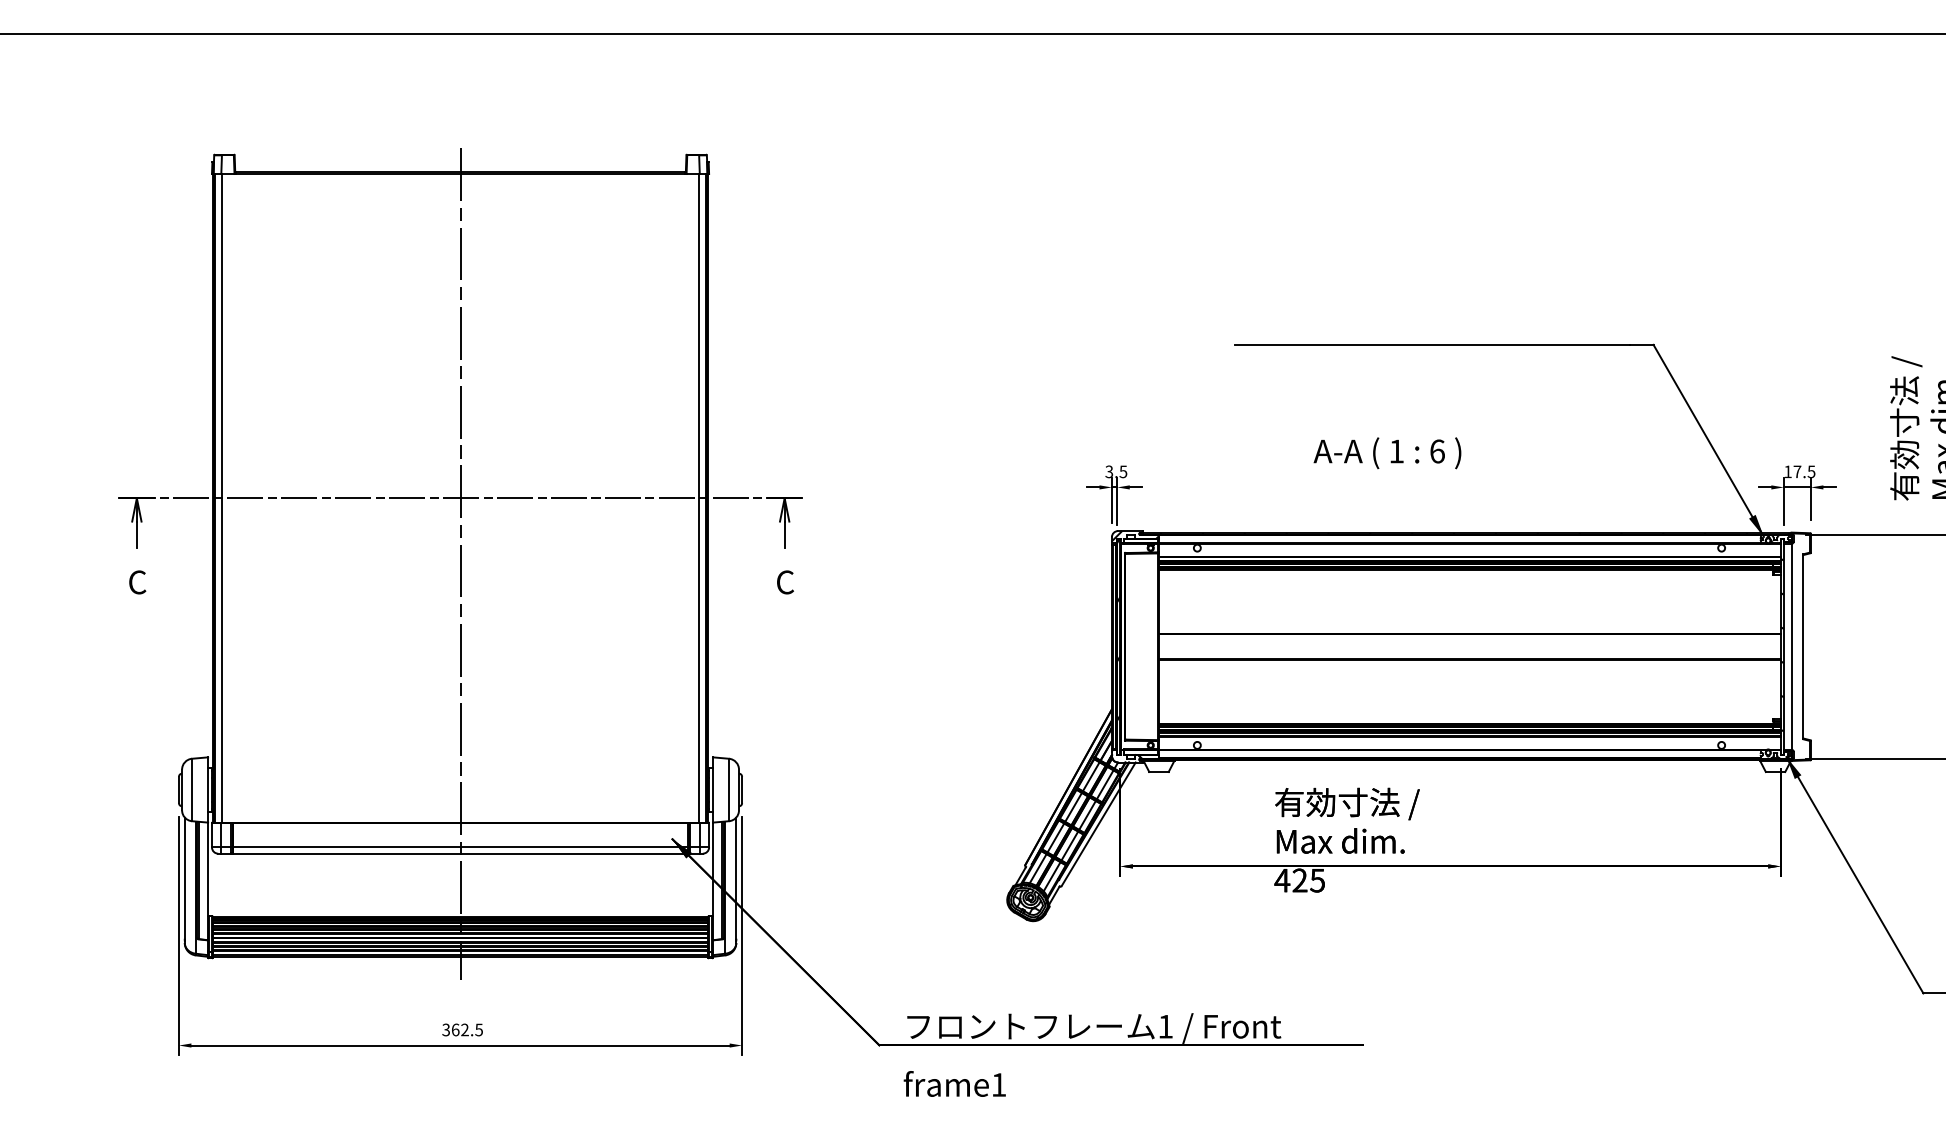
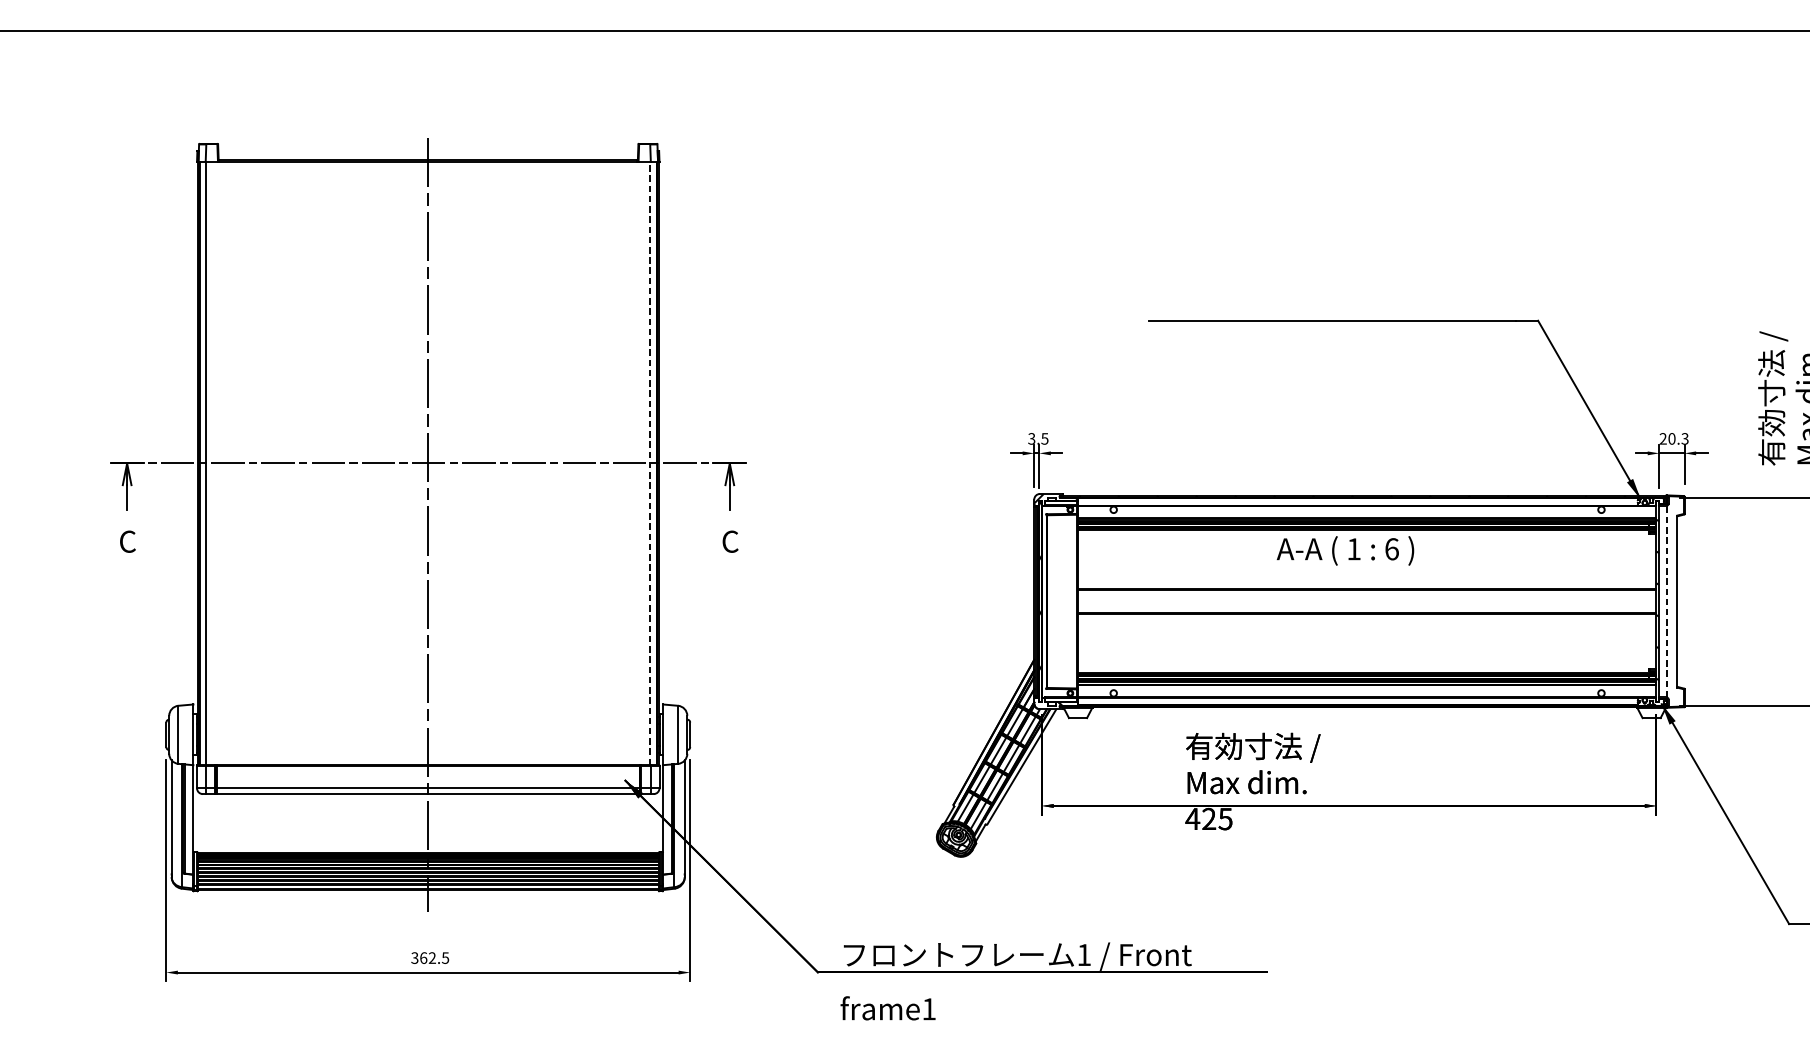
text: (1387, 453) -> (1345, 551), moved
text: (1799, 471) -> (1673, 438), 17.5 -> 20.3
line: (699, 497) -> (650, 462), solid -> dashed
line: (1791, 646) -> (1666, 601), solid -> dashed

